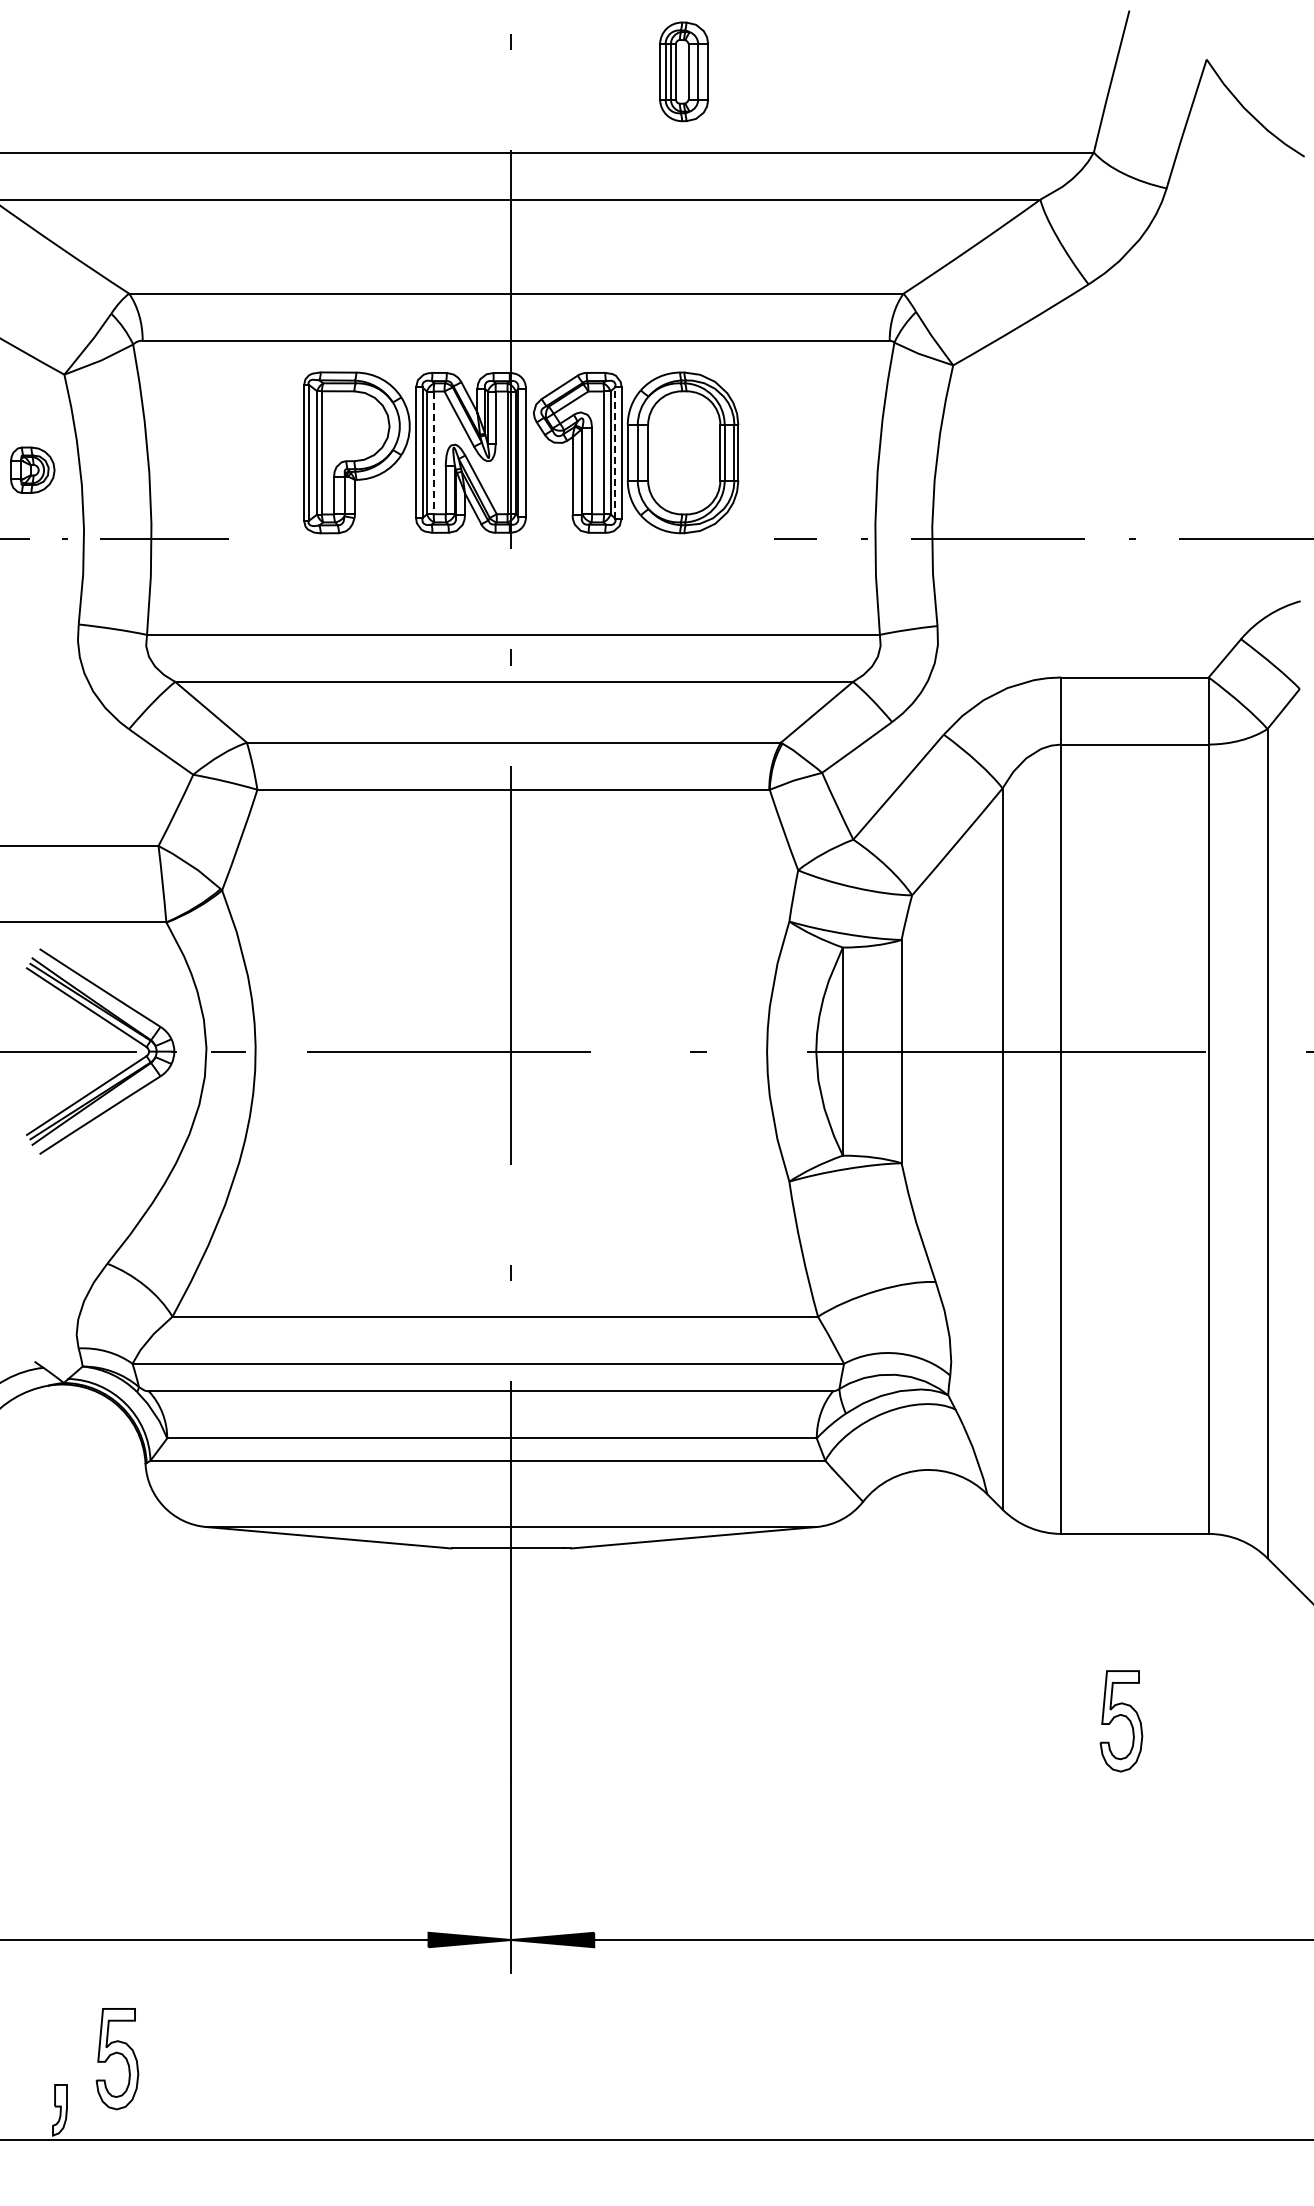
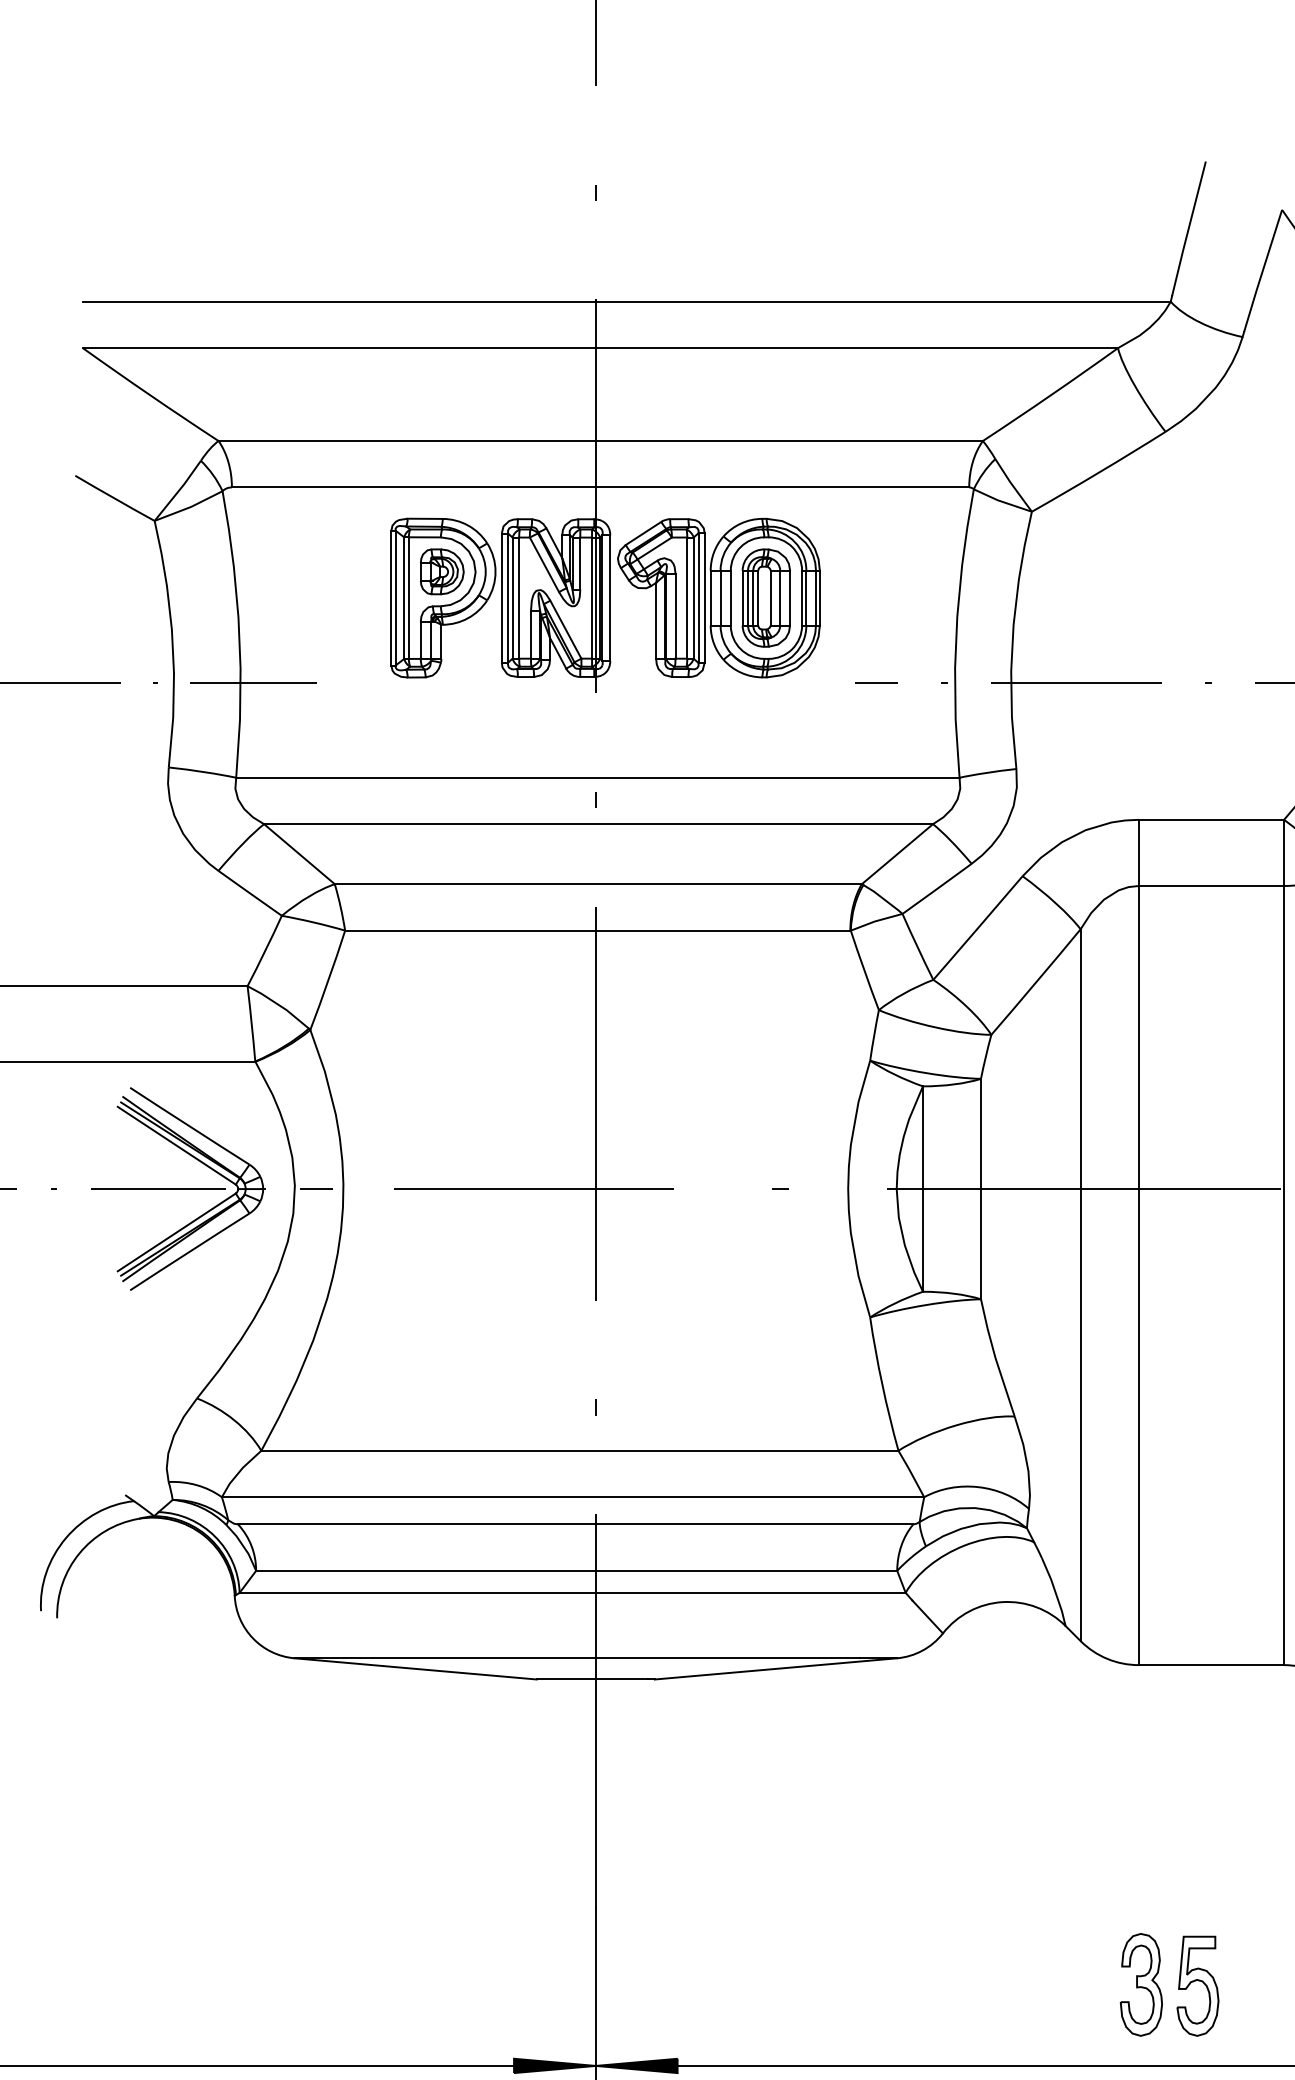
part: (683, 71) -> (765, 597), moved
line: (615, 452) -> (698, 597), dashed -> solid
line: (433, 453) -> (518, 598), dashed -> solid
part: (32, 469) -> (441, 571), moved
part: (1121, 1721) -> (1198, 1986), moved
part: (1063, 1857) -> (1140, 1984), added

